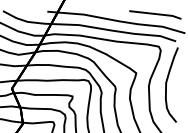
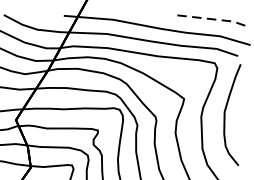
line: (155, 14) -> (210, 19), solid -> dashed

